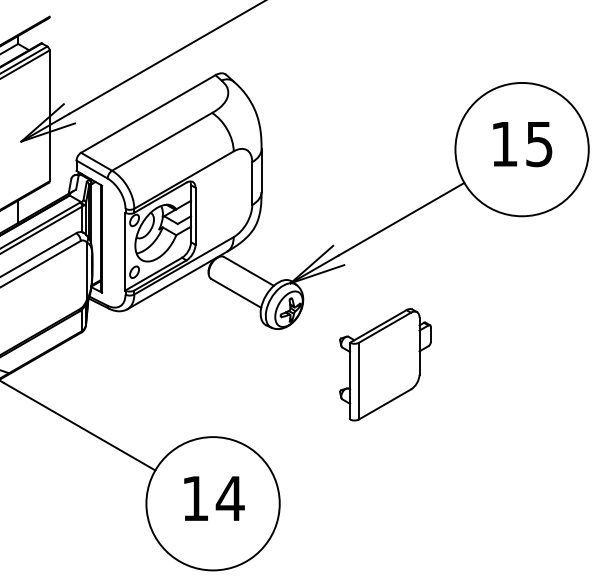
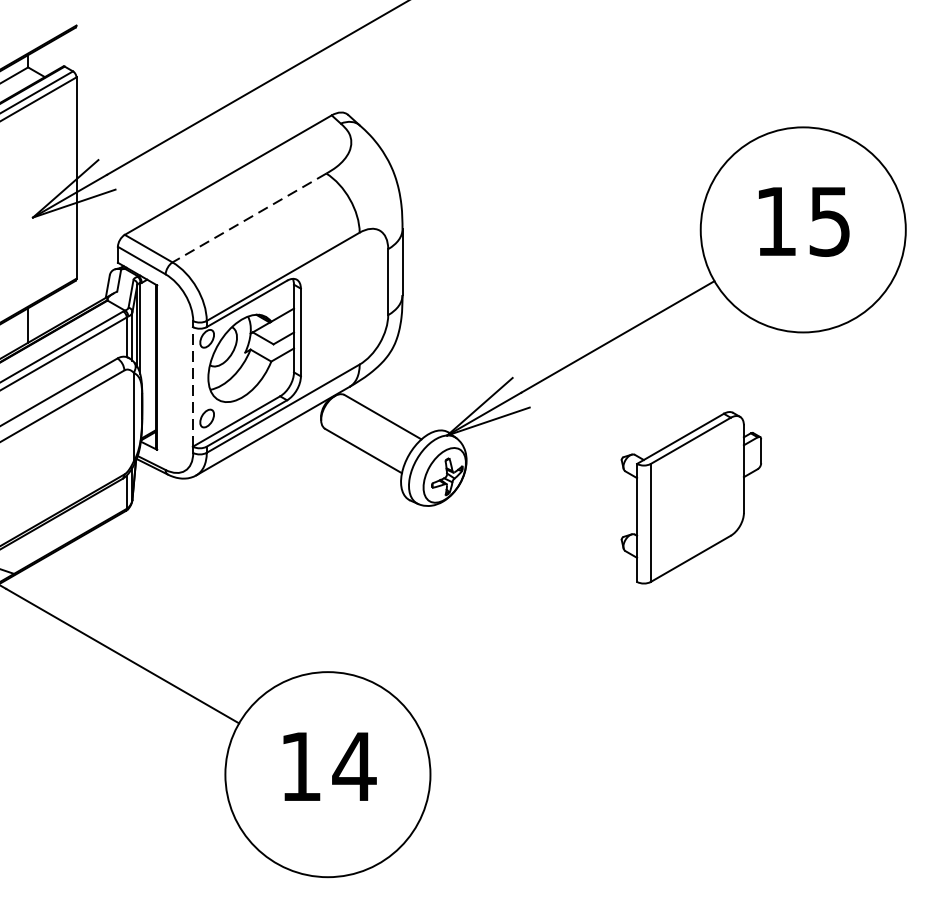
line: (162, 141) -> (250, 217), solid -> dashed
line: (125, 251) -> (193, 386), solid -> dashed
part: (385, 364) -> (691, 497), moved

